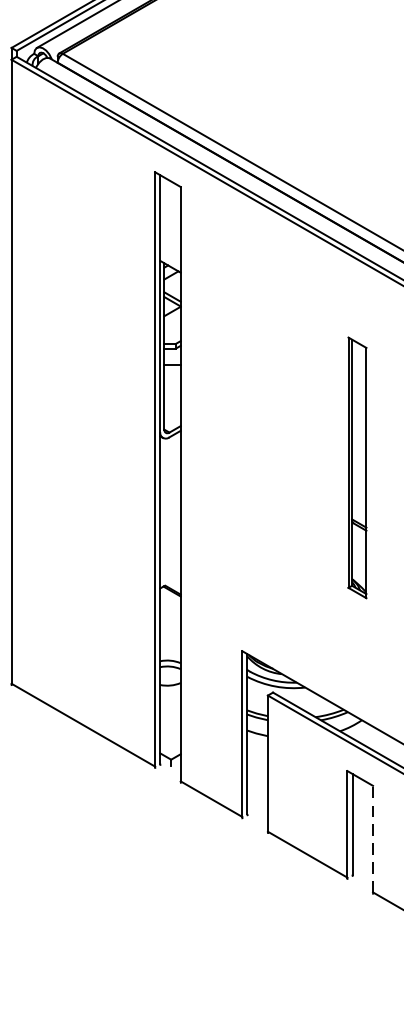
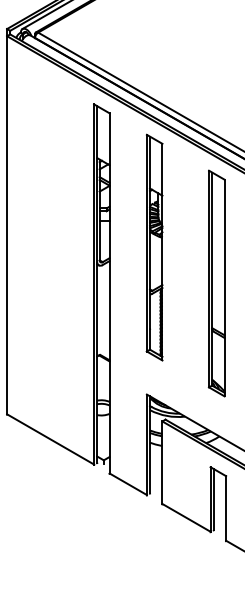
part: (254, 408) -> (154, 247), added
part: (357, 467) -> (216, 283), size x1.43
line: (373, 837) -> (226, 507), dashed -> solid

